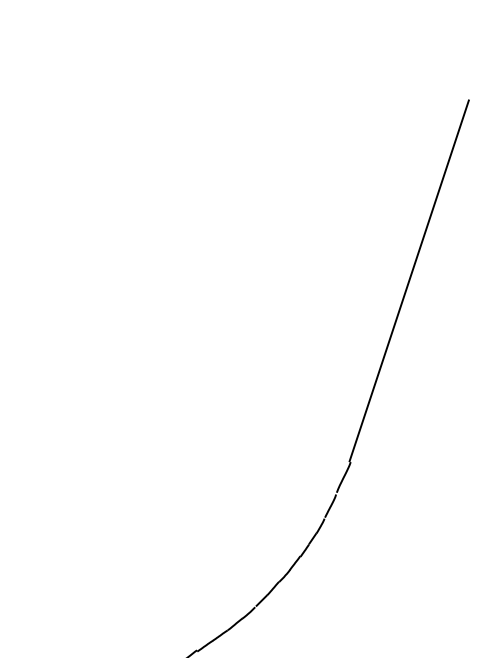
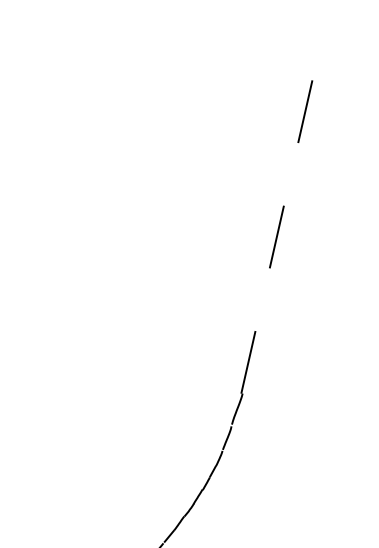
line: (409, 280) -> (282, 211), solid -> dashed

